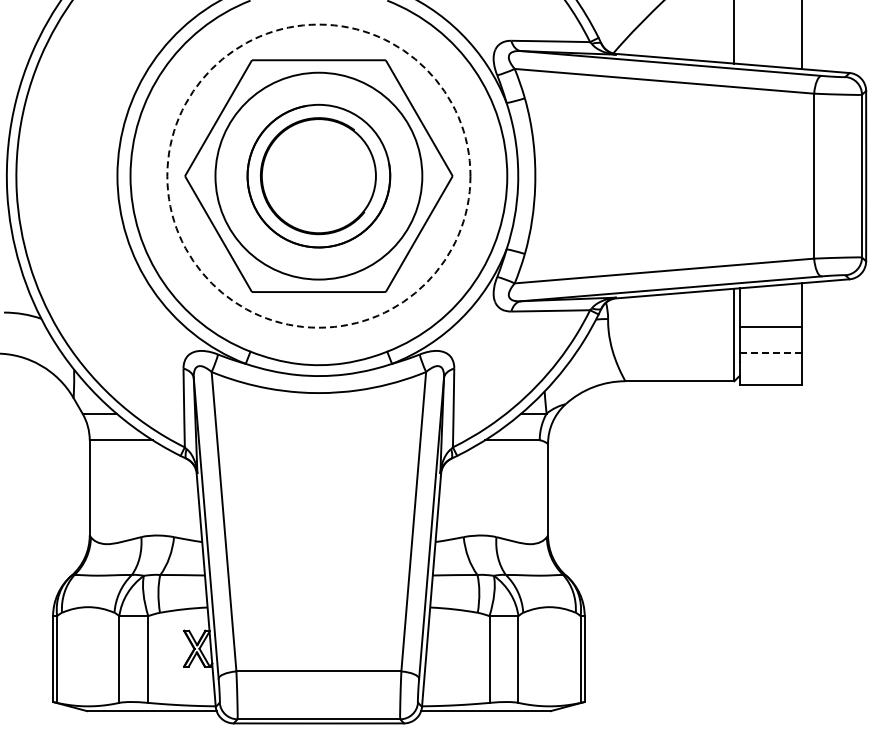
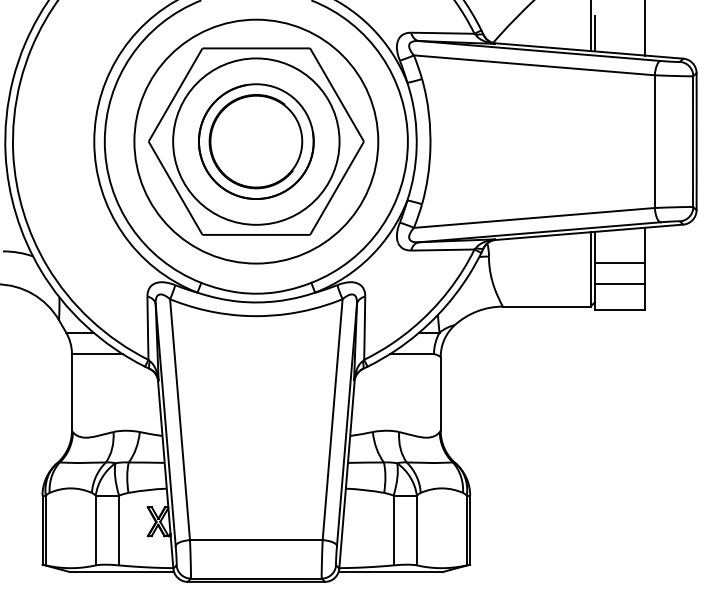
line: (739, 42) -> (594, 34), added
circle: (318, 175) -> (256, 141), dashed -> solid
line: (770, 352) -> (619, 283), dashed -> solid

